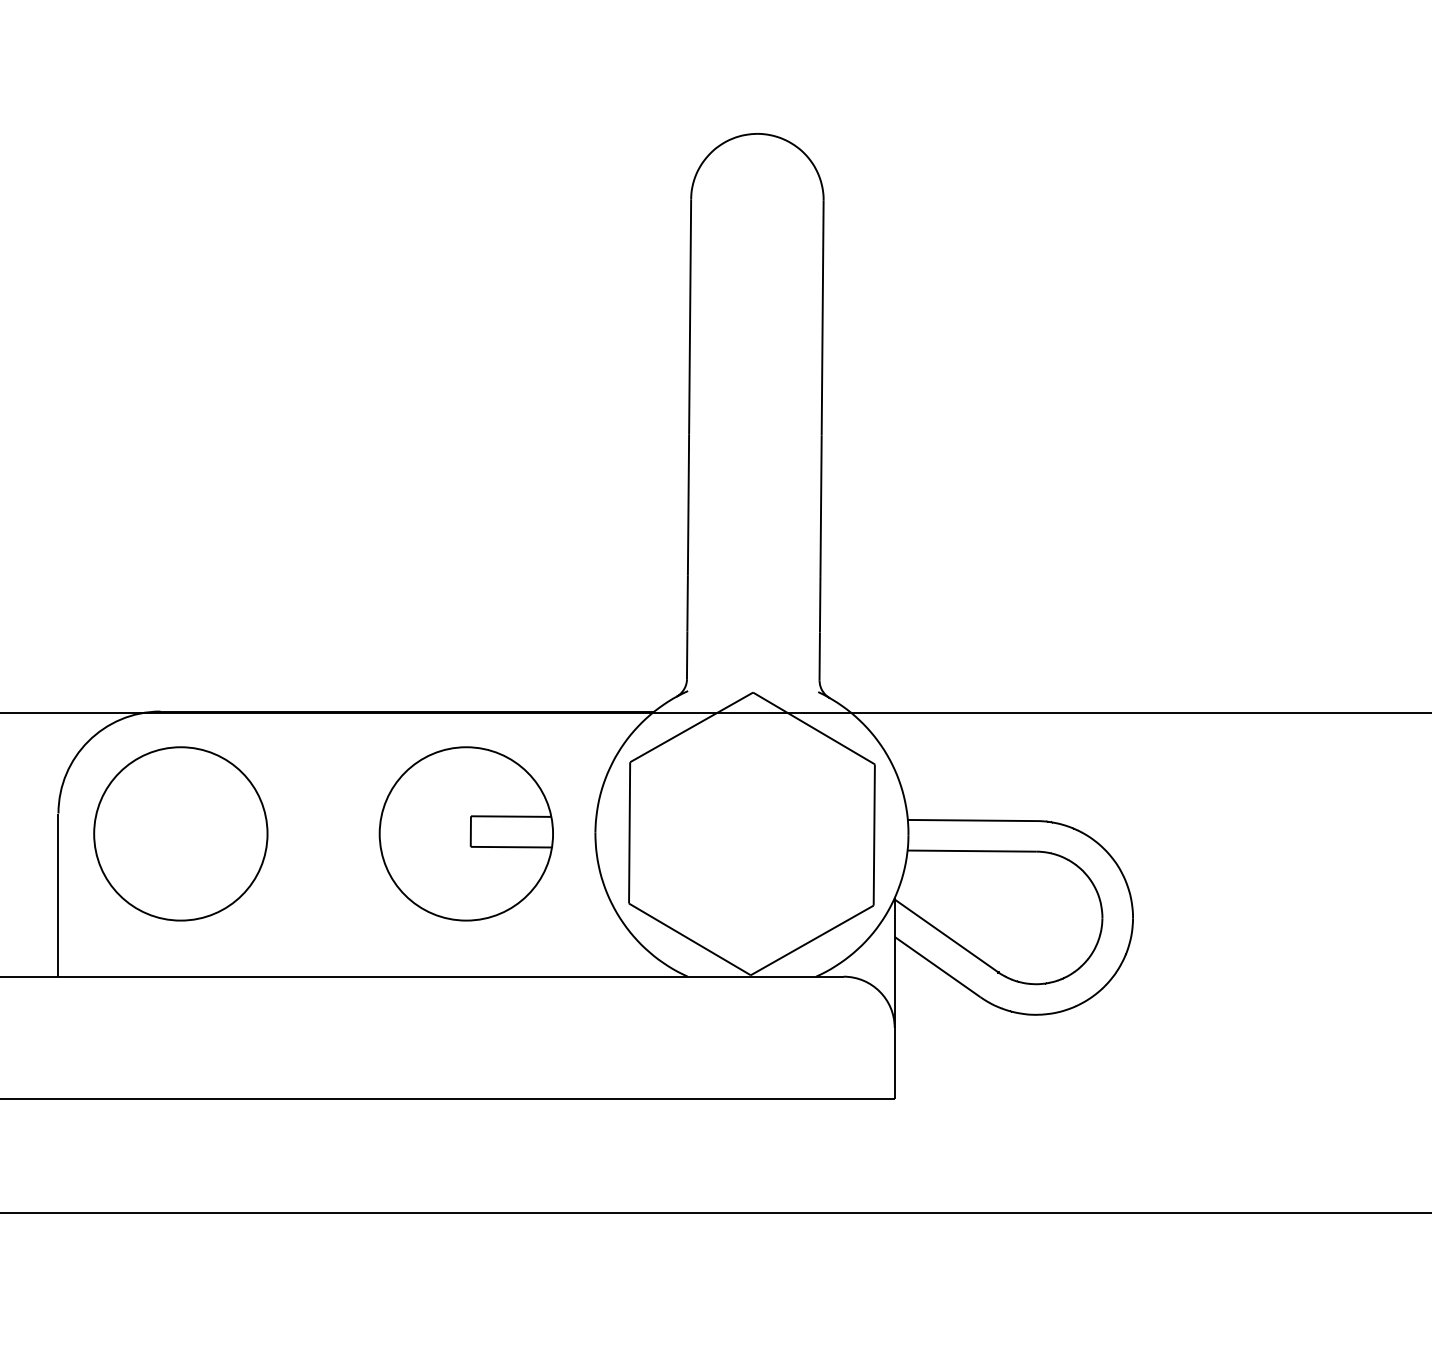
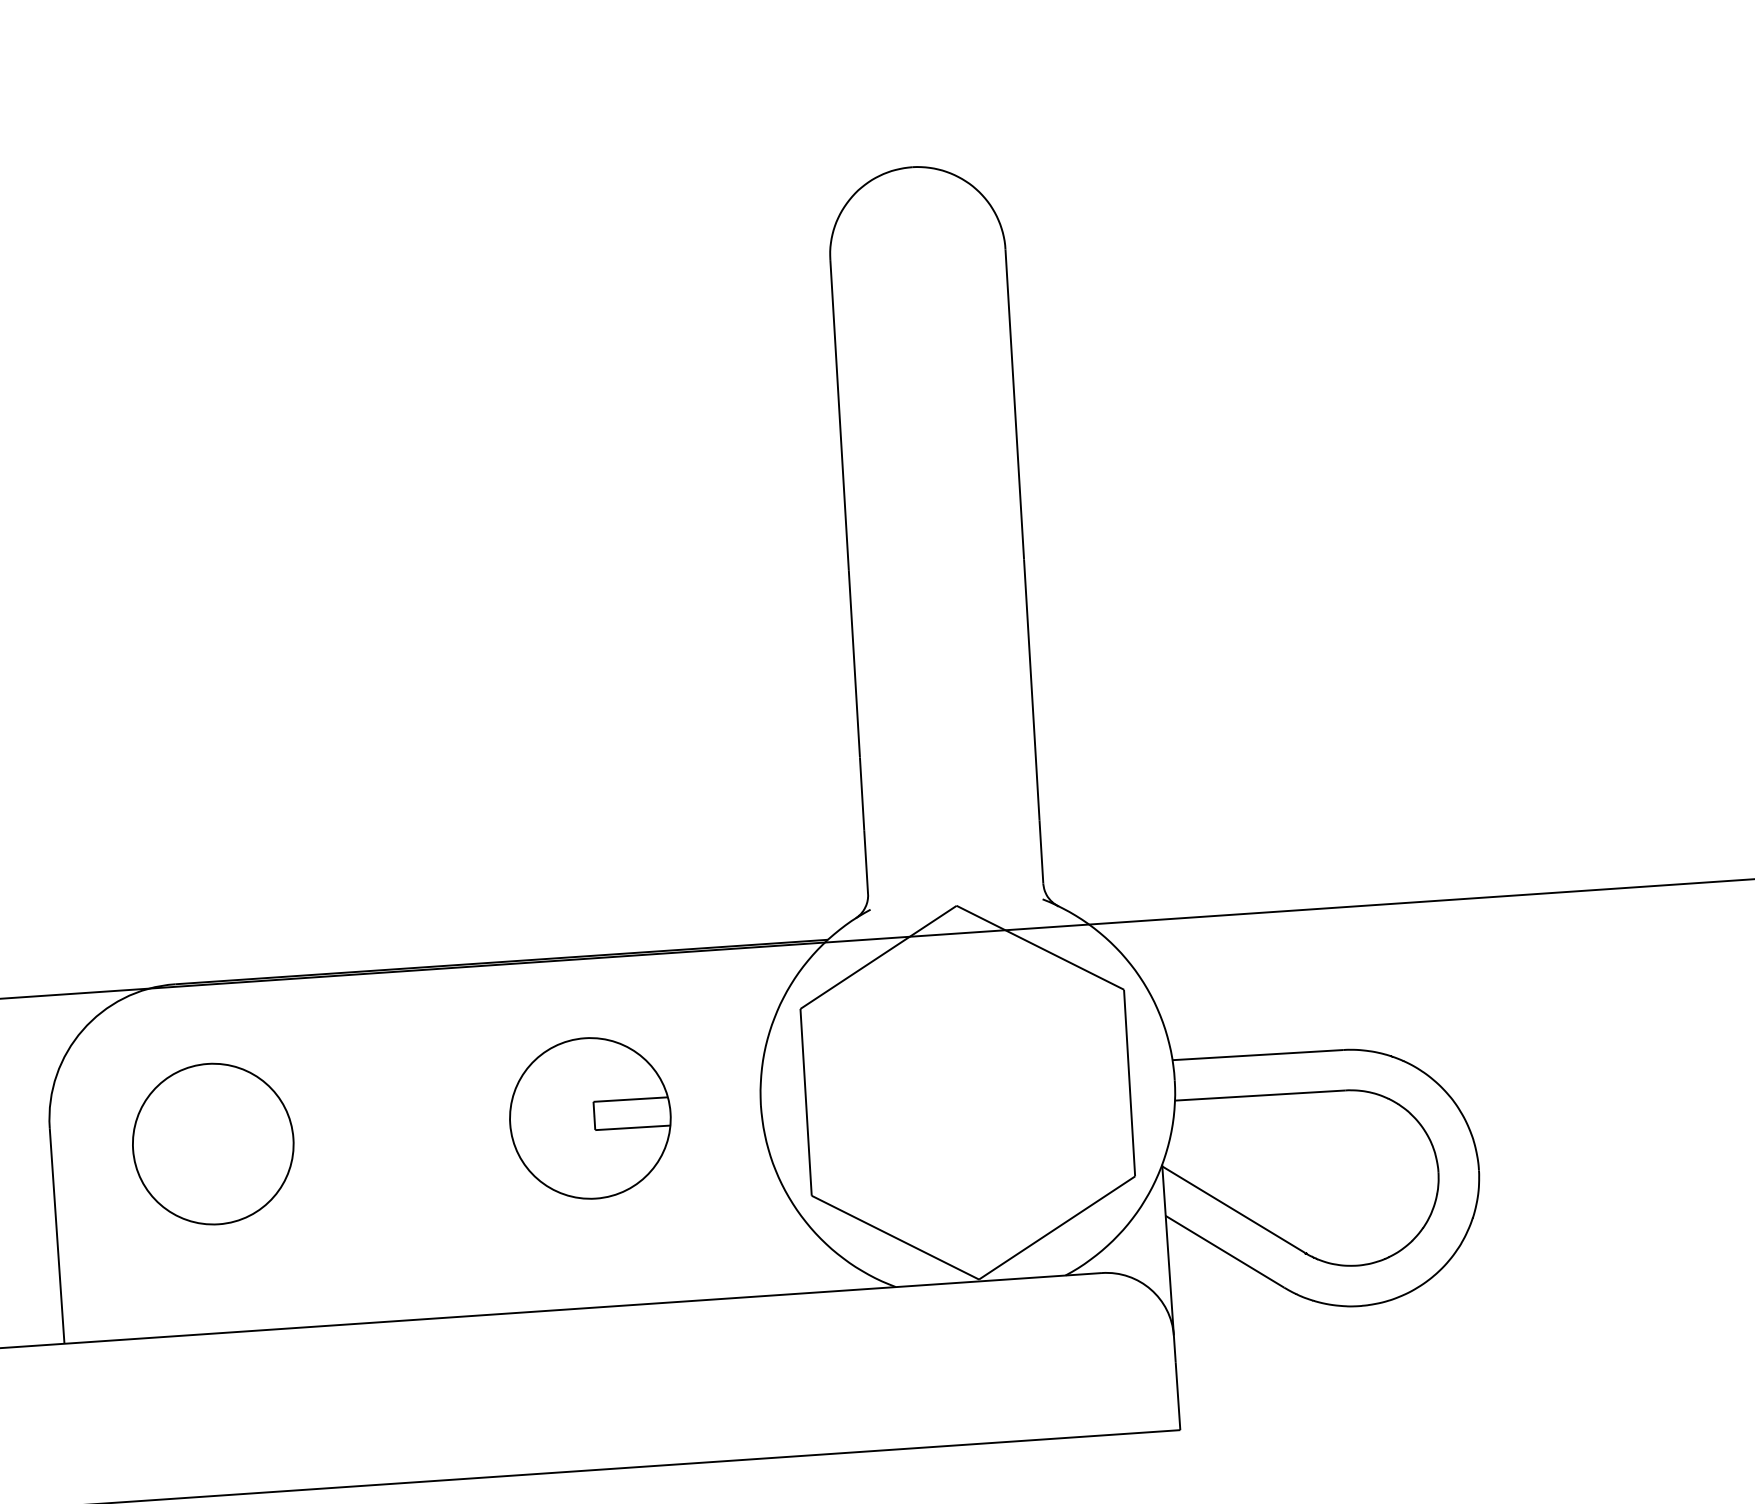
circle: (180, 833) -> (212, 1143), size x0.7
part: (465, 833) -> (589, 1117), size x0.7

